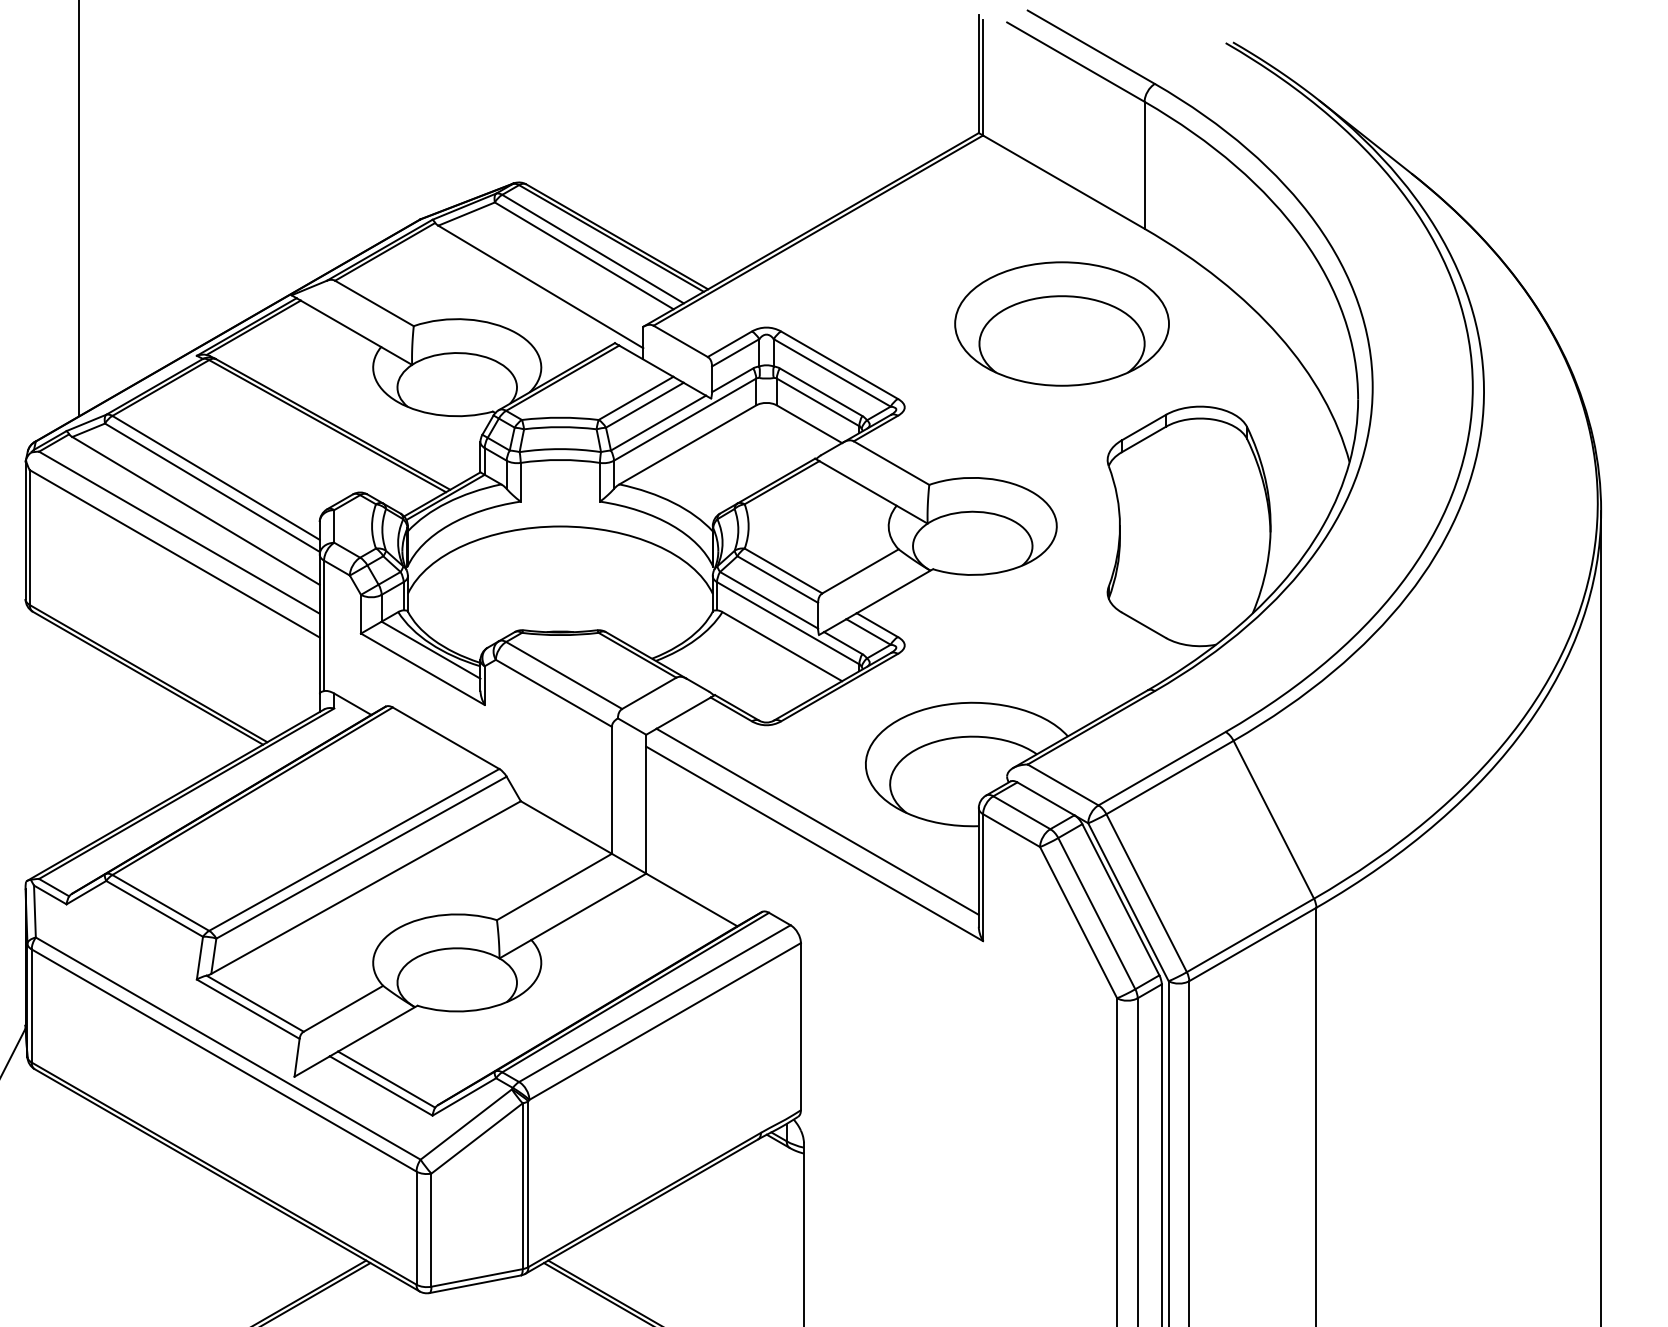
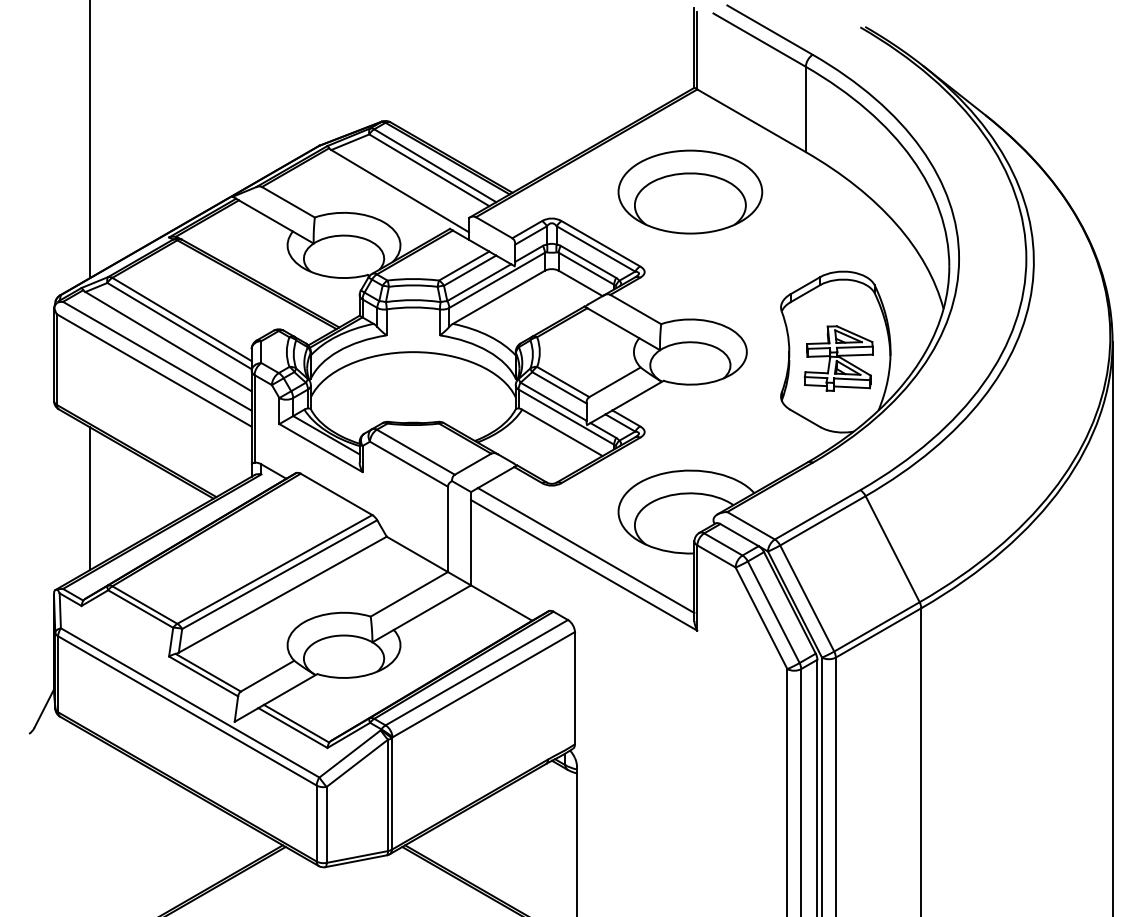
part: (1062, 323) -> (690, 191), moved
part: (1193, 535) -> (838, 358), added
line: (79, 744) -> (90, 498), added

